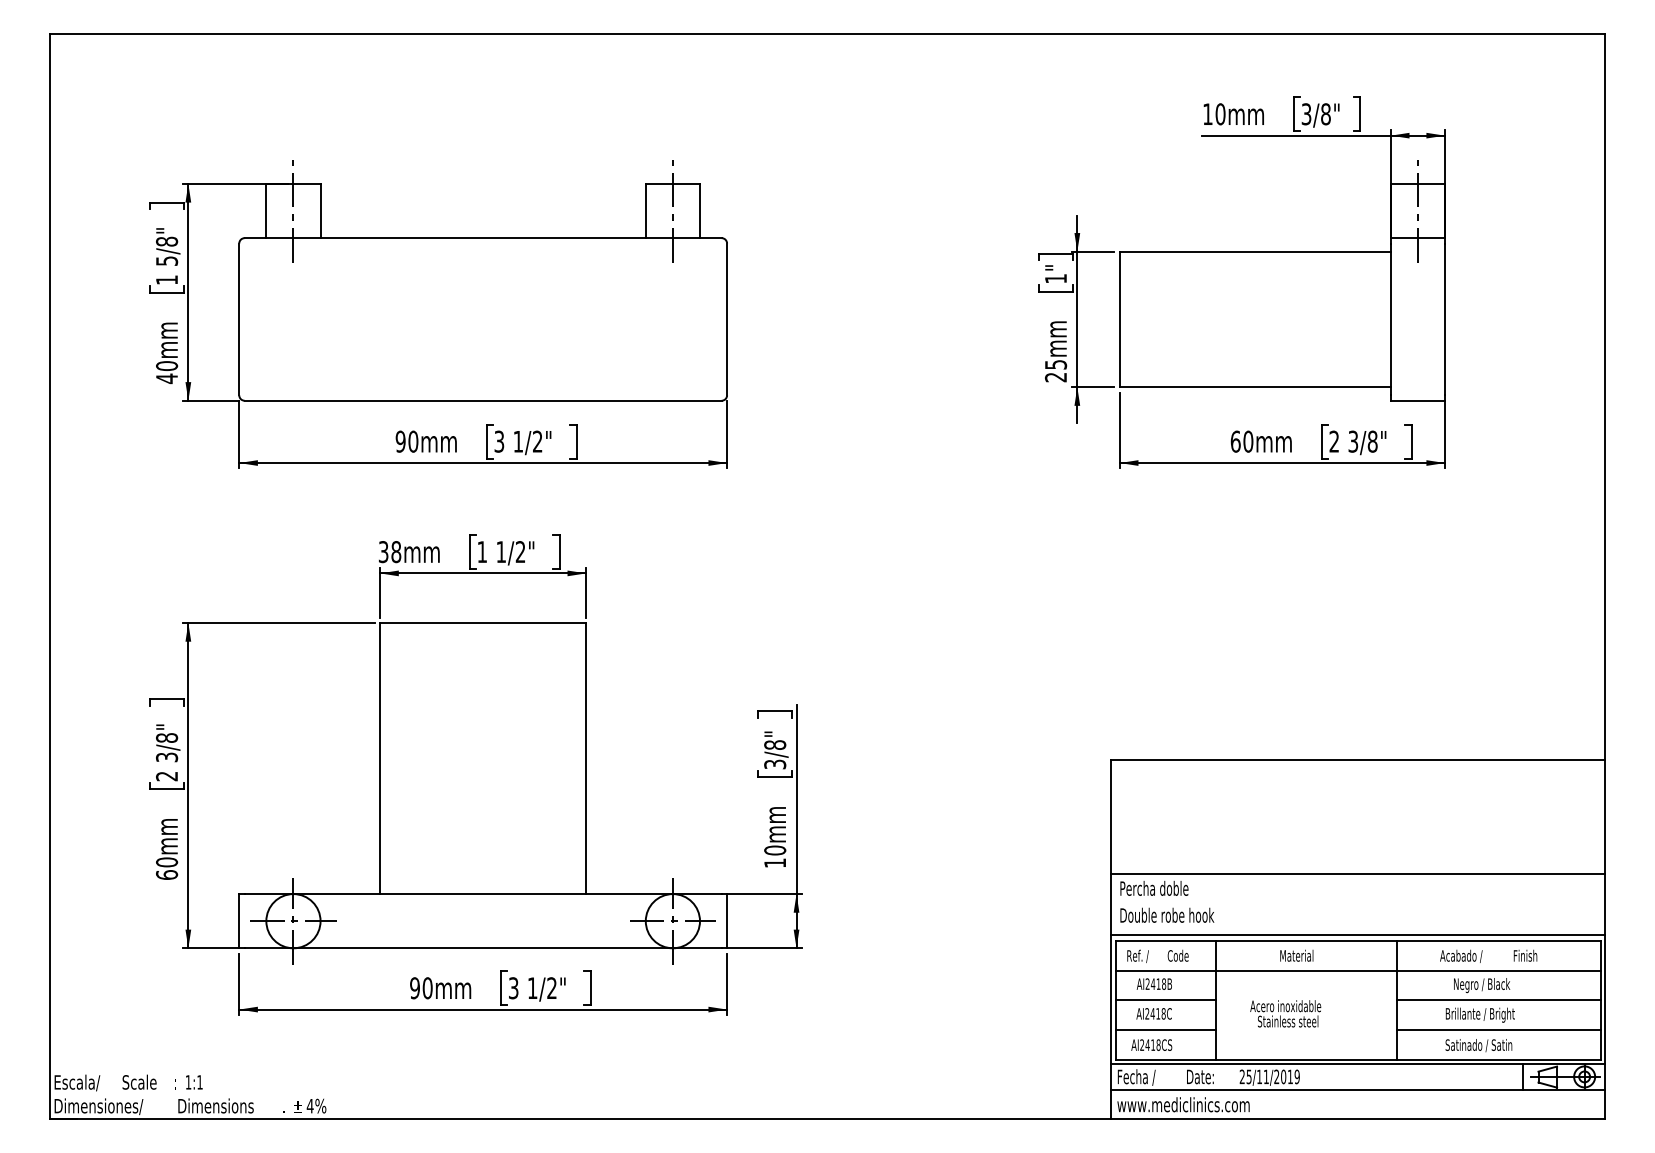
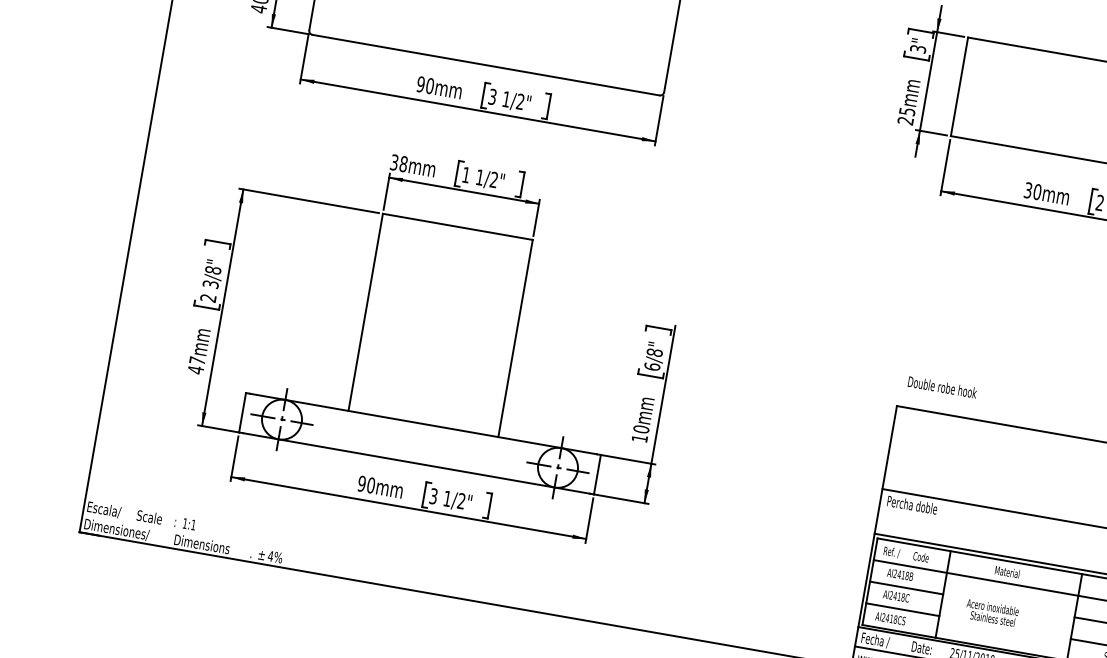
text: (1055, 278) -> (917, 48), 1" -> 3"
text: (1235, 441) -> (1028, 190), 60mm -> 30mm
text: (775, 764) -> (652, 366), 3/8" -> 6/8"
text: (167, 868) -> (197, 365), 60mm -> 47mm
text: (1167, 914) -> (942, 386), moved

